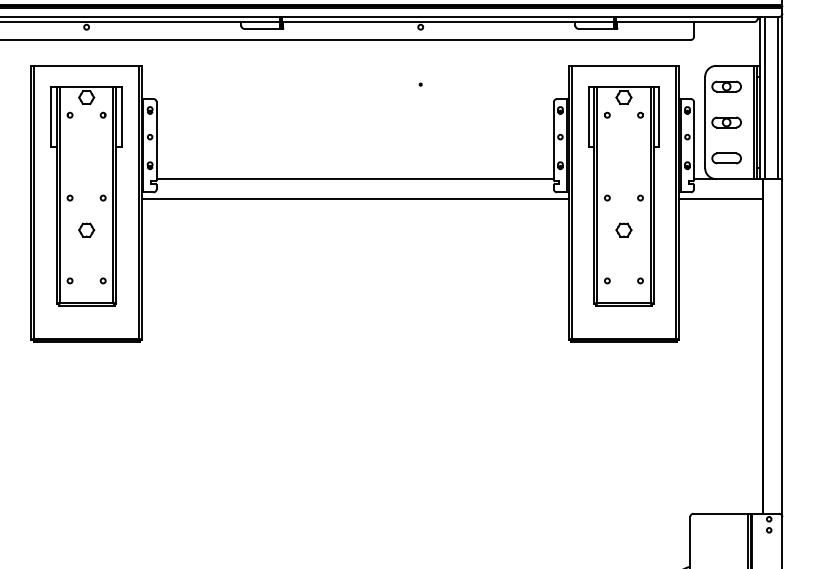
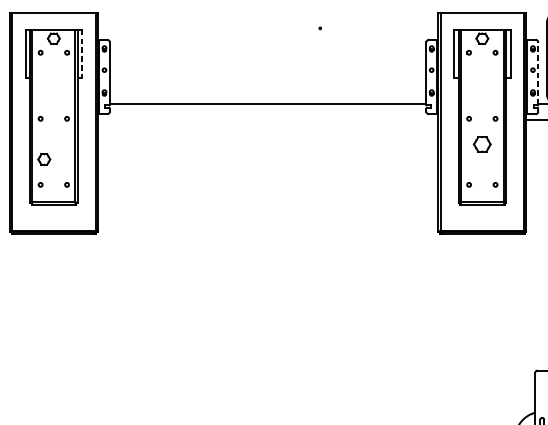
line: (121, 117) -> (81, 54), solid -> dashed
line: (694, 141) -> (538, 73), solid -> dashed
line: (354, 198) -> (267, 119), removed
part: (86, 229) -> (44, 159), moved
part: (623, 229) -> (481, 143), size x1.4

